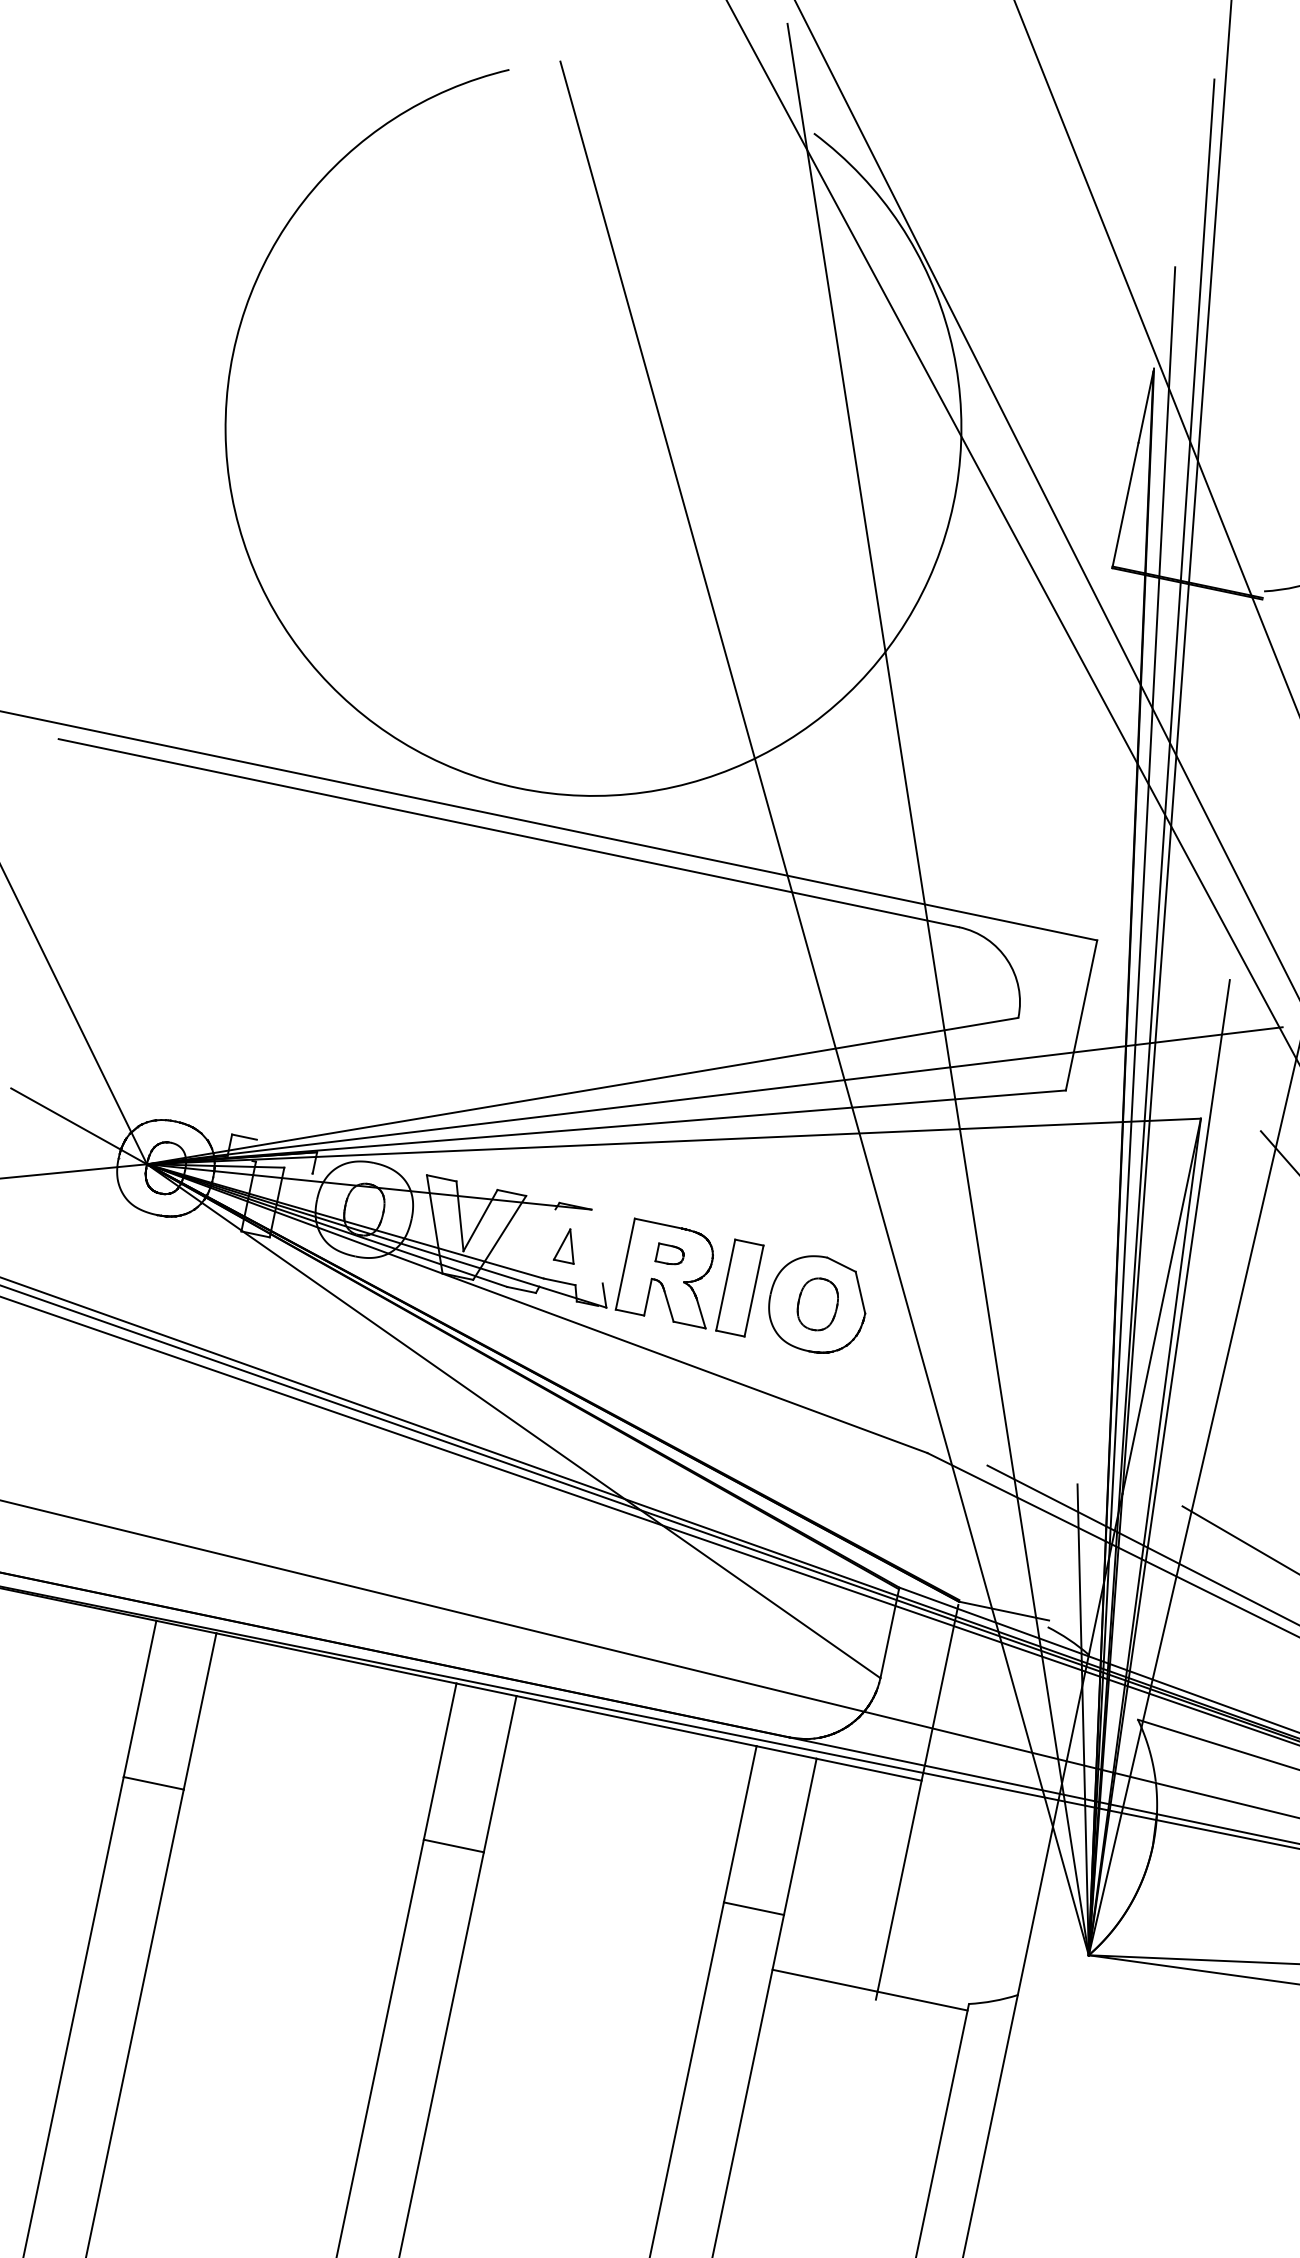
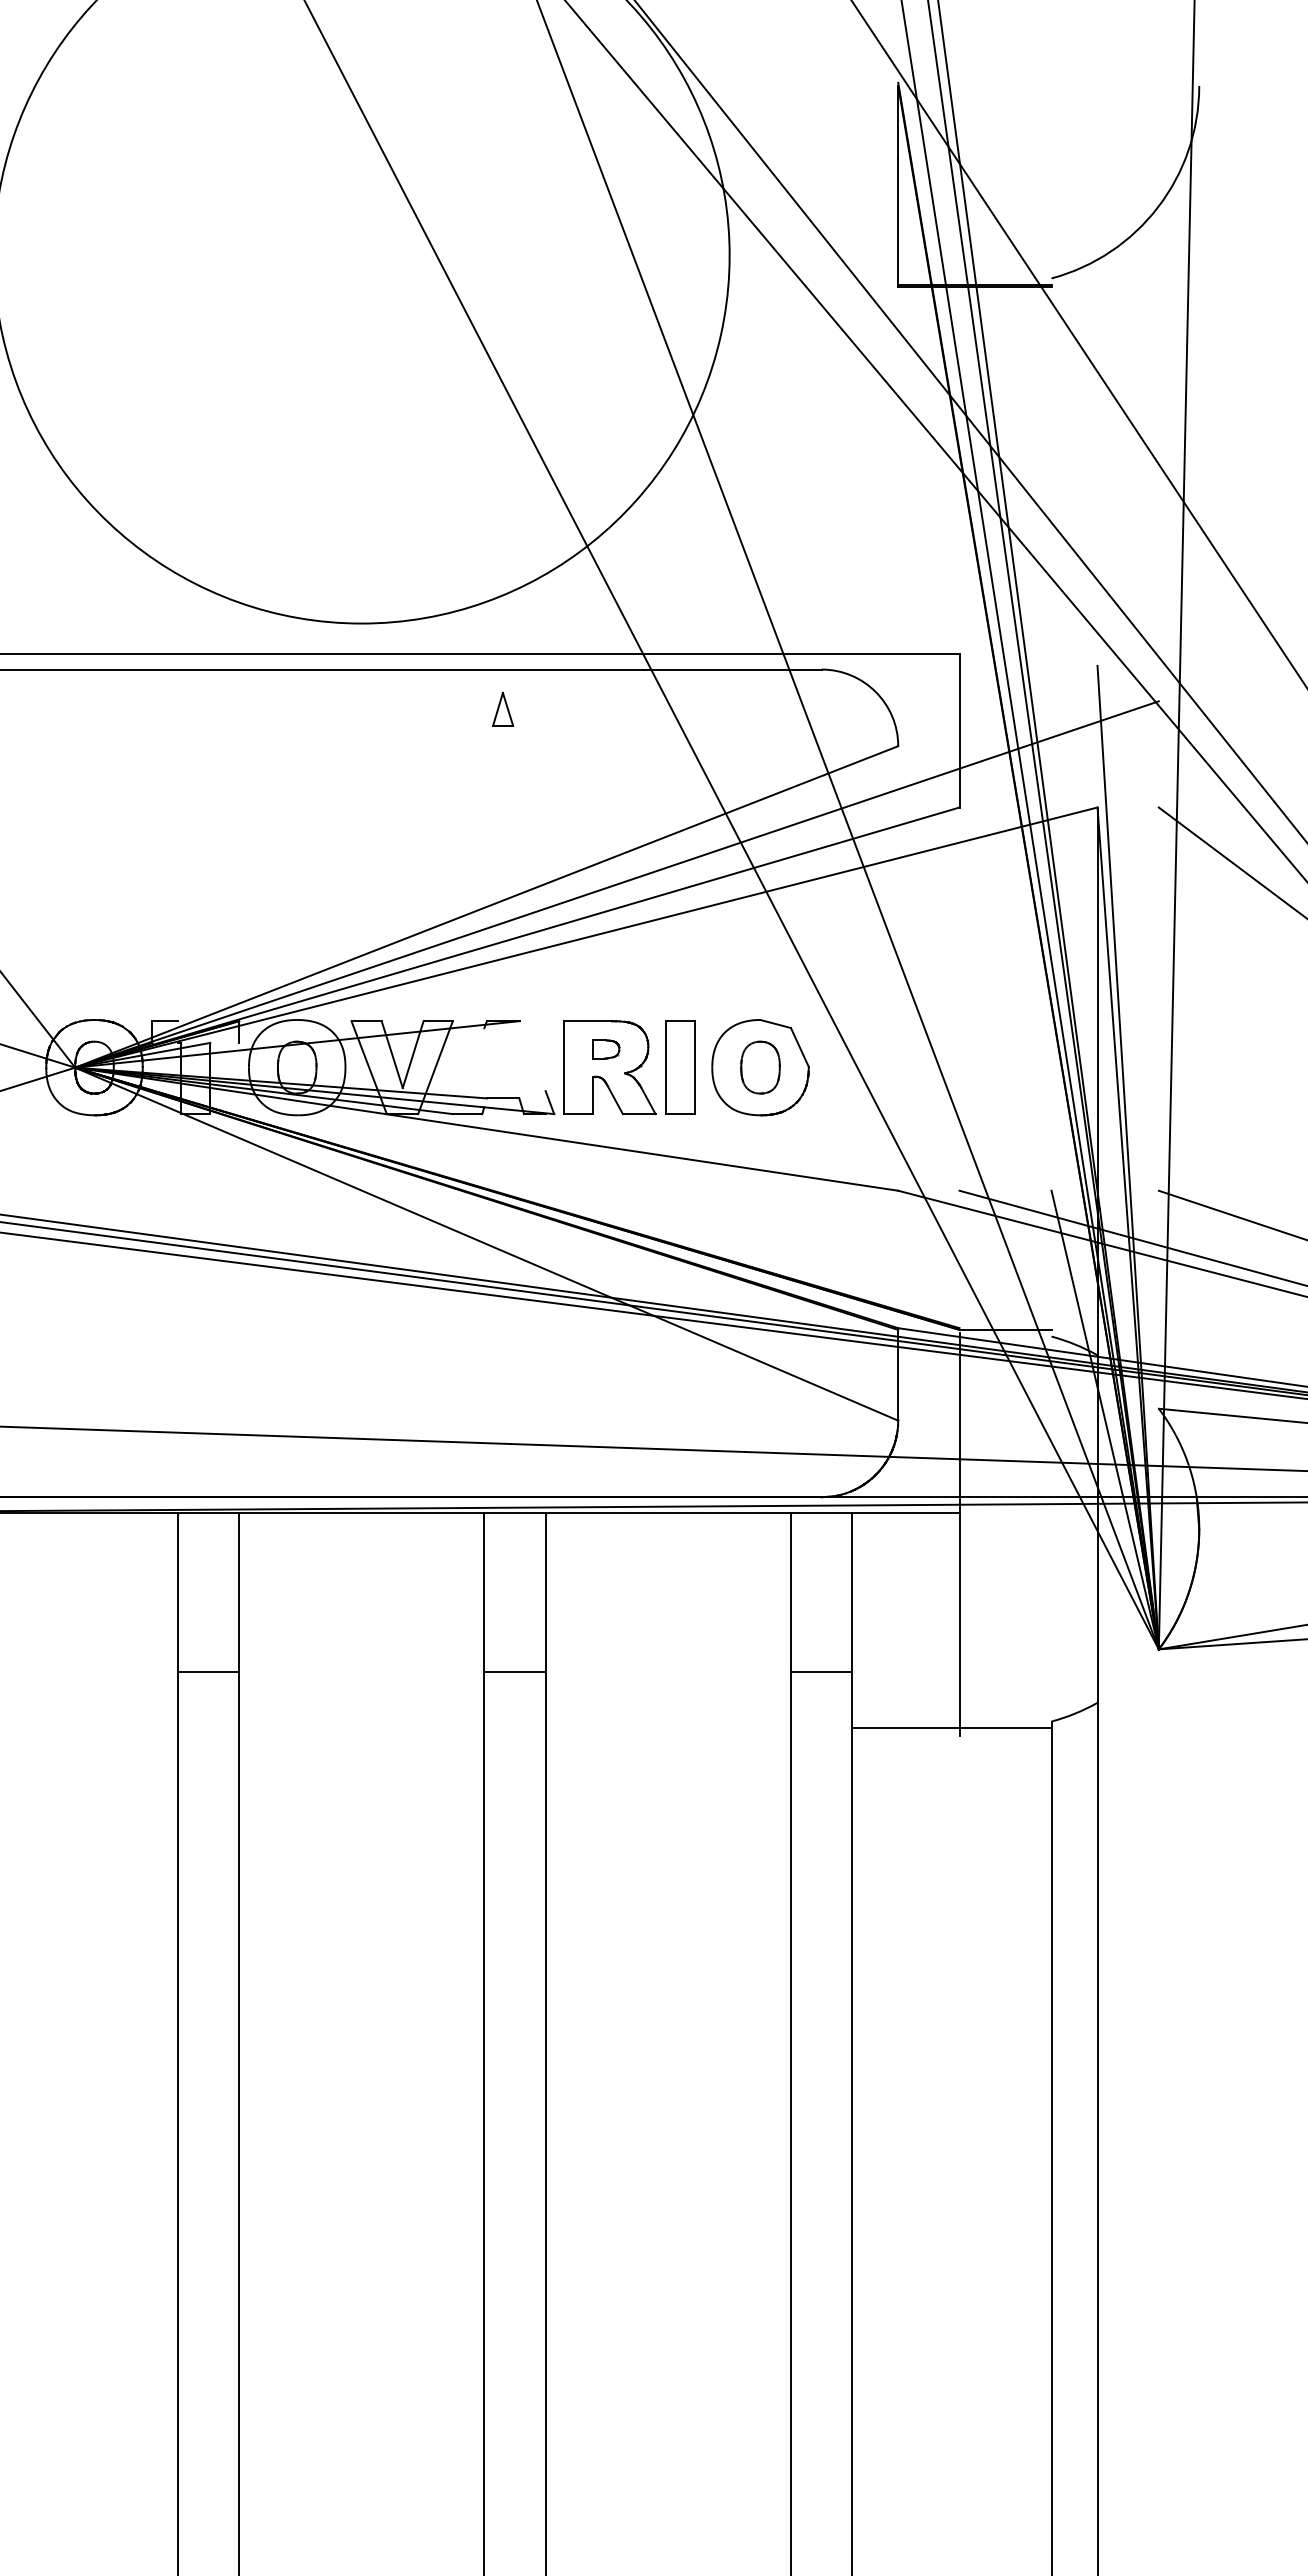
part: (567, 1244) -> (503, 708), moved

